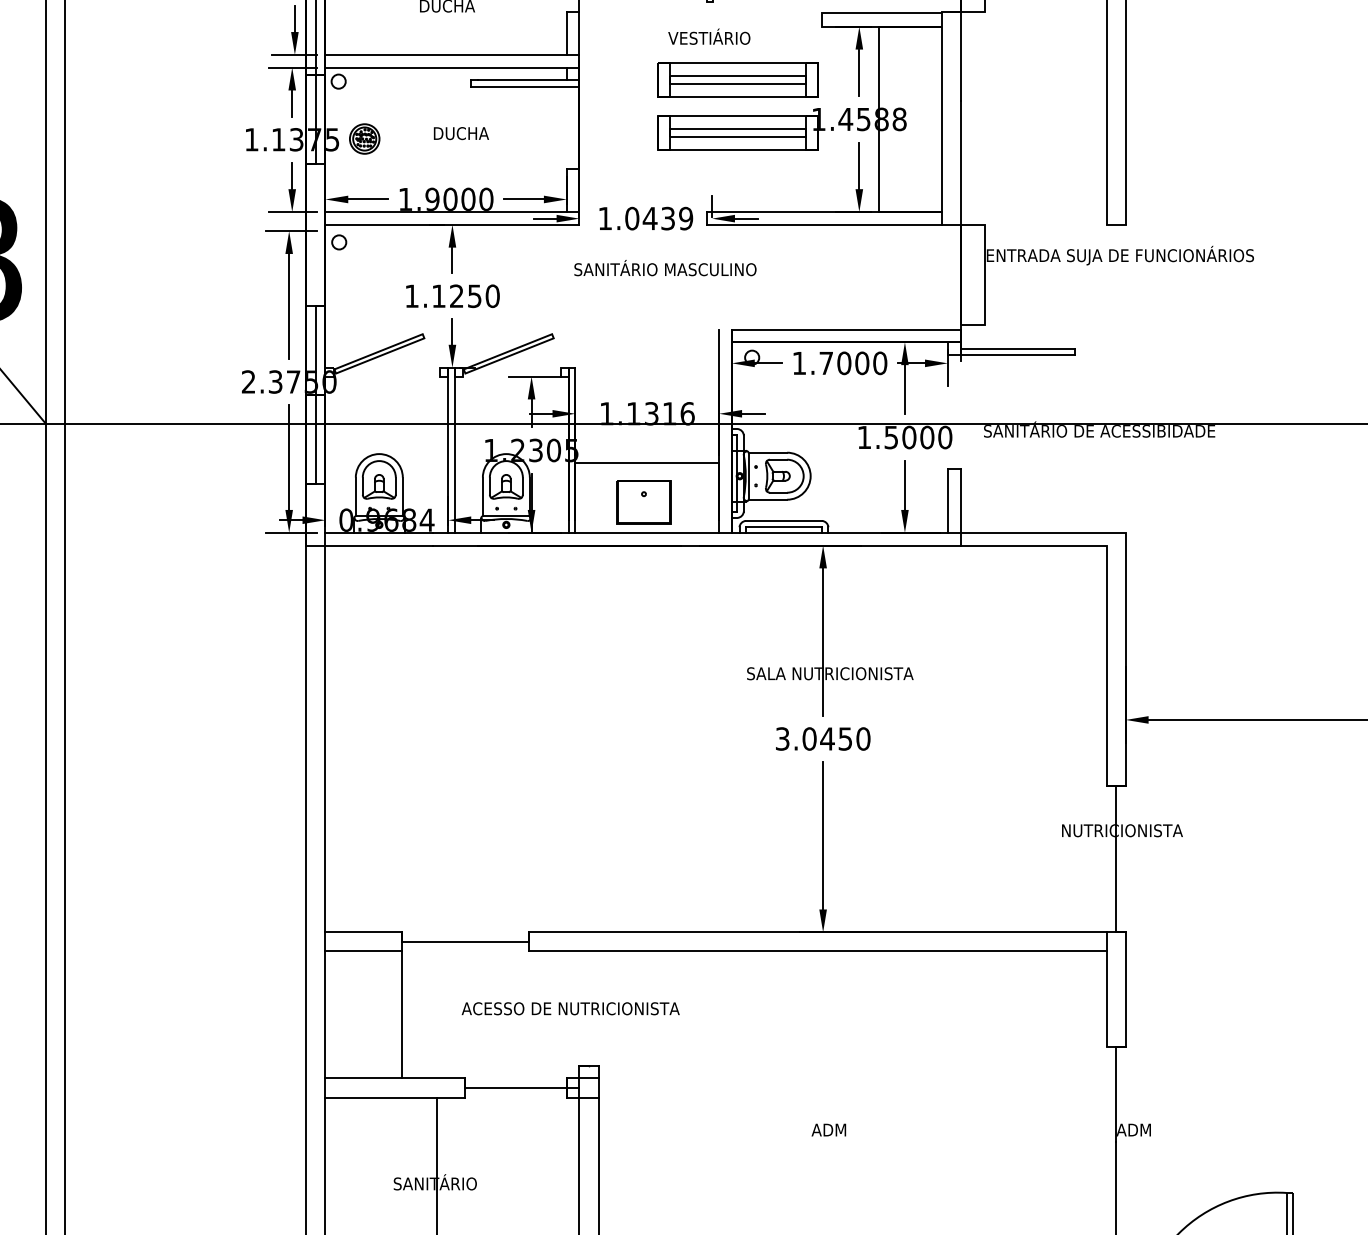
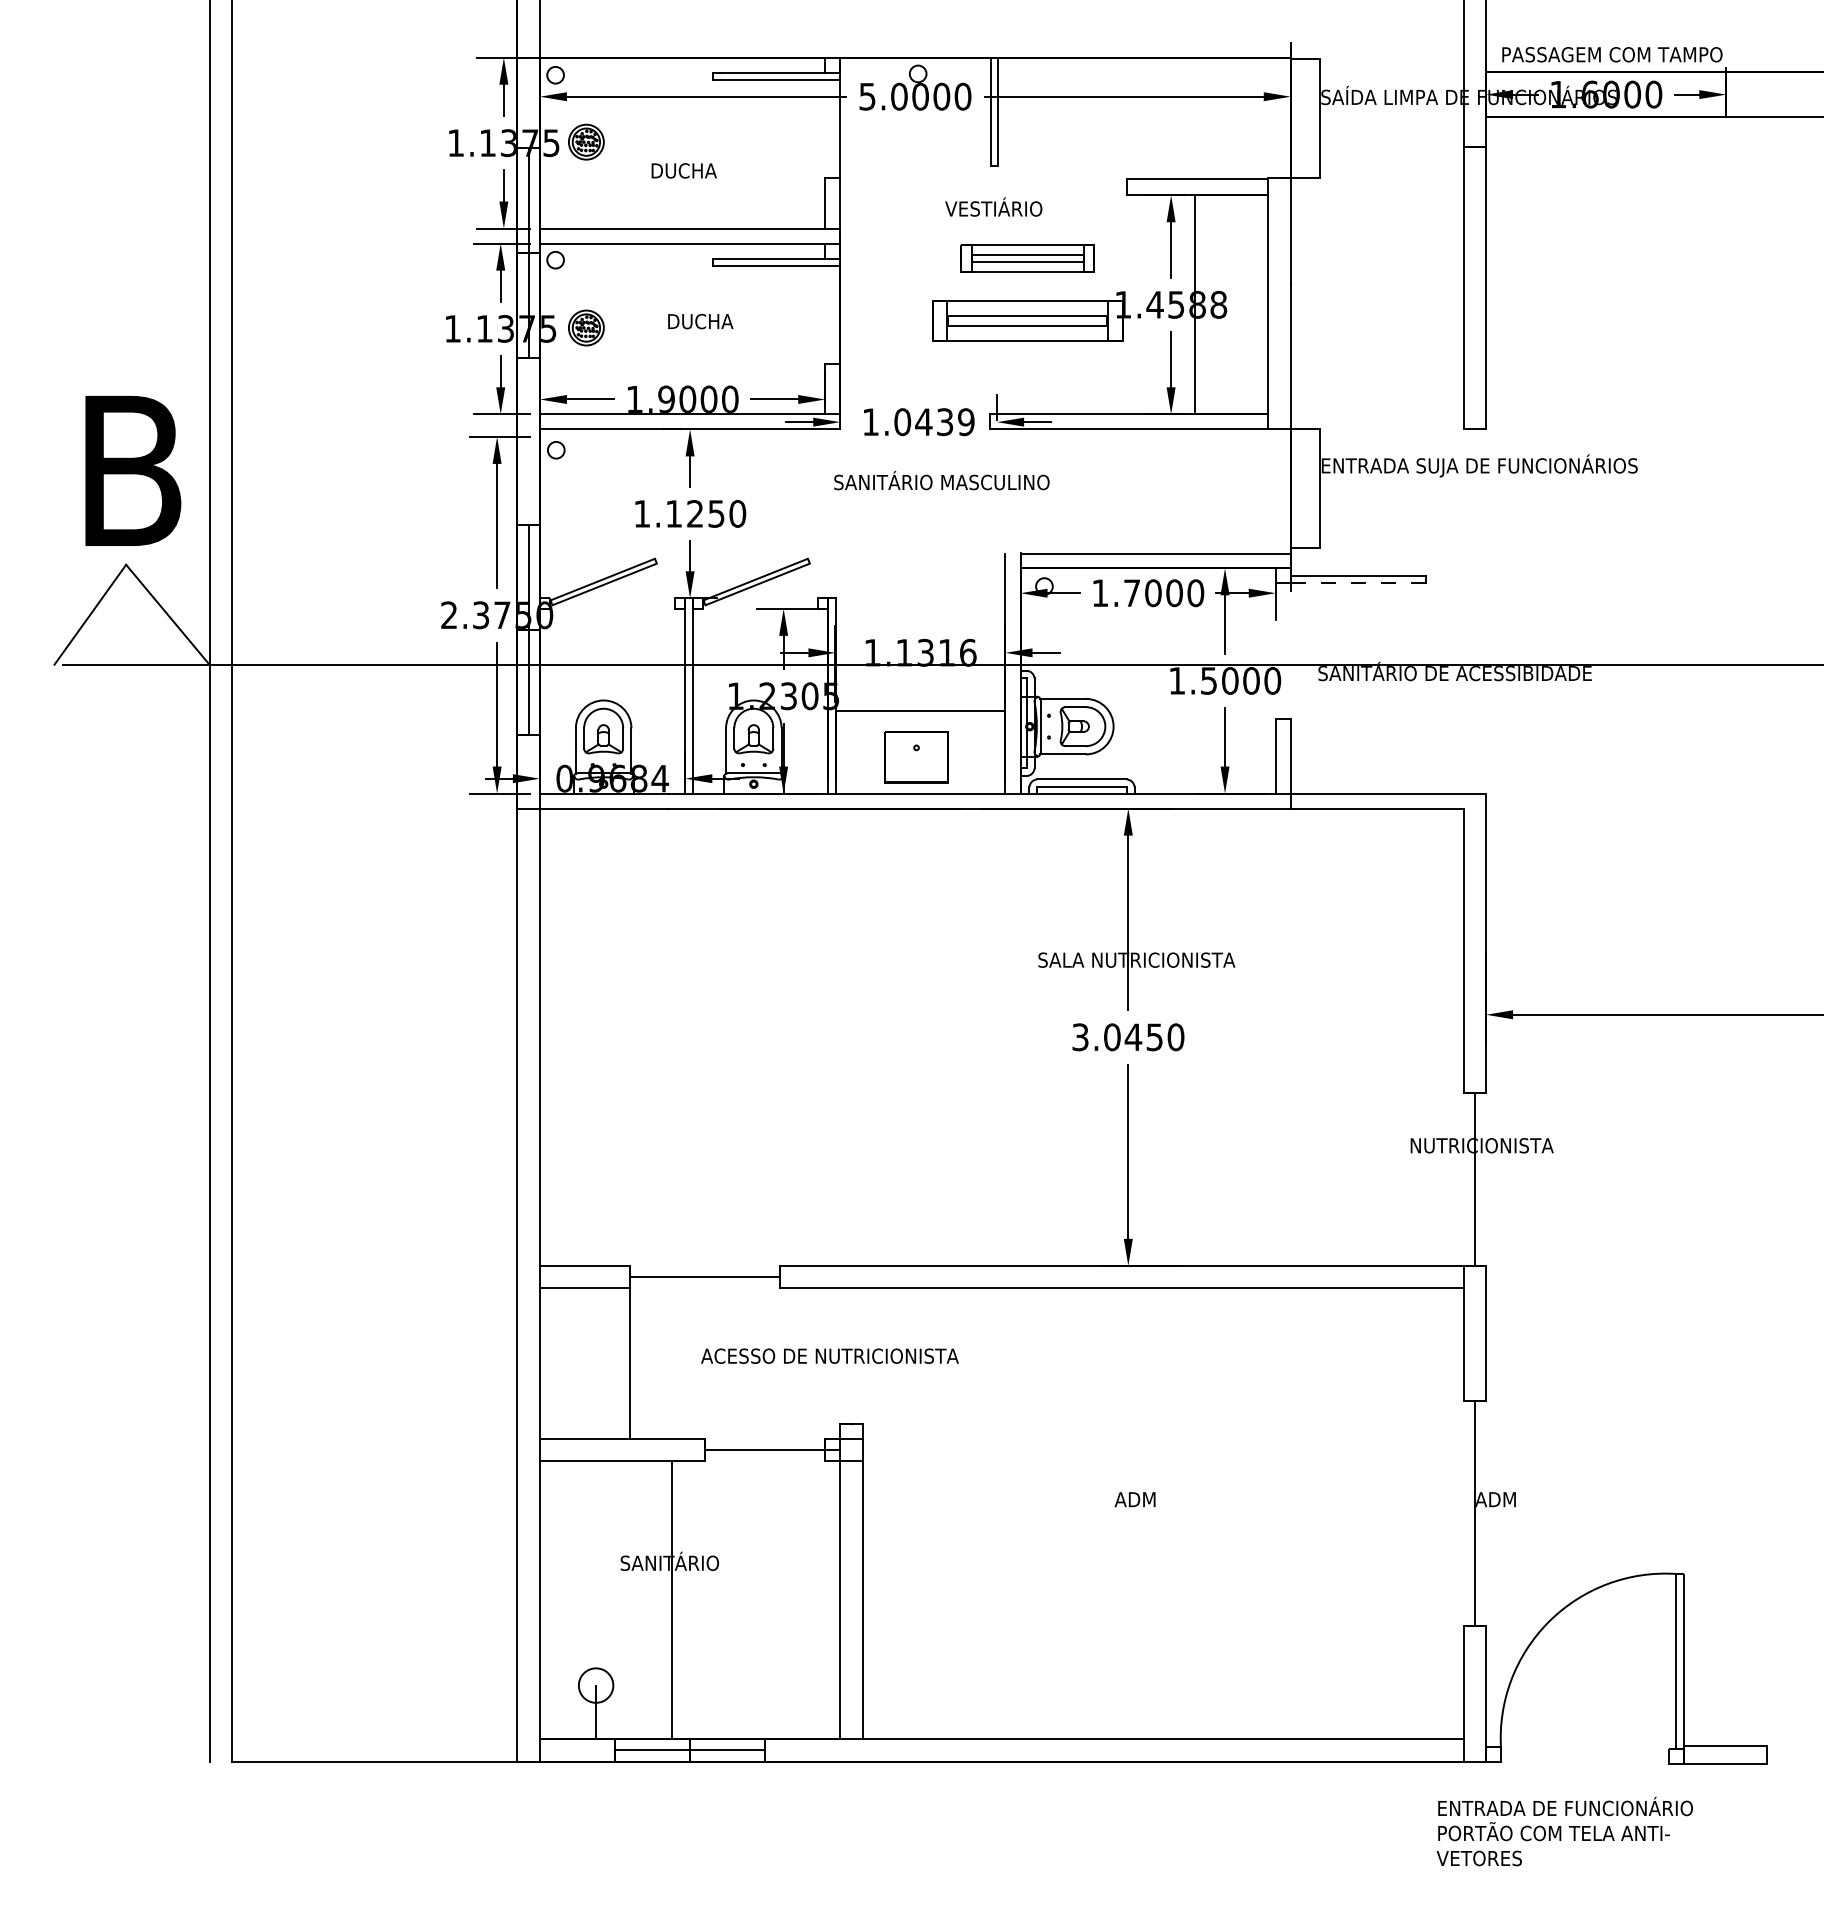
part: (737, 80) -> (1027, 258), size x0.7
line: (1017, 355) -> (1358, 583), solid -> dashed

